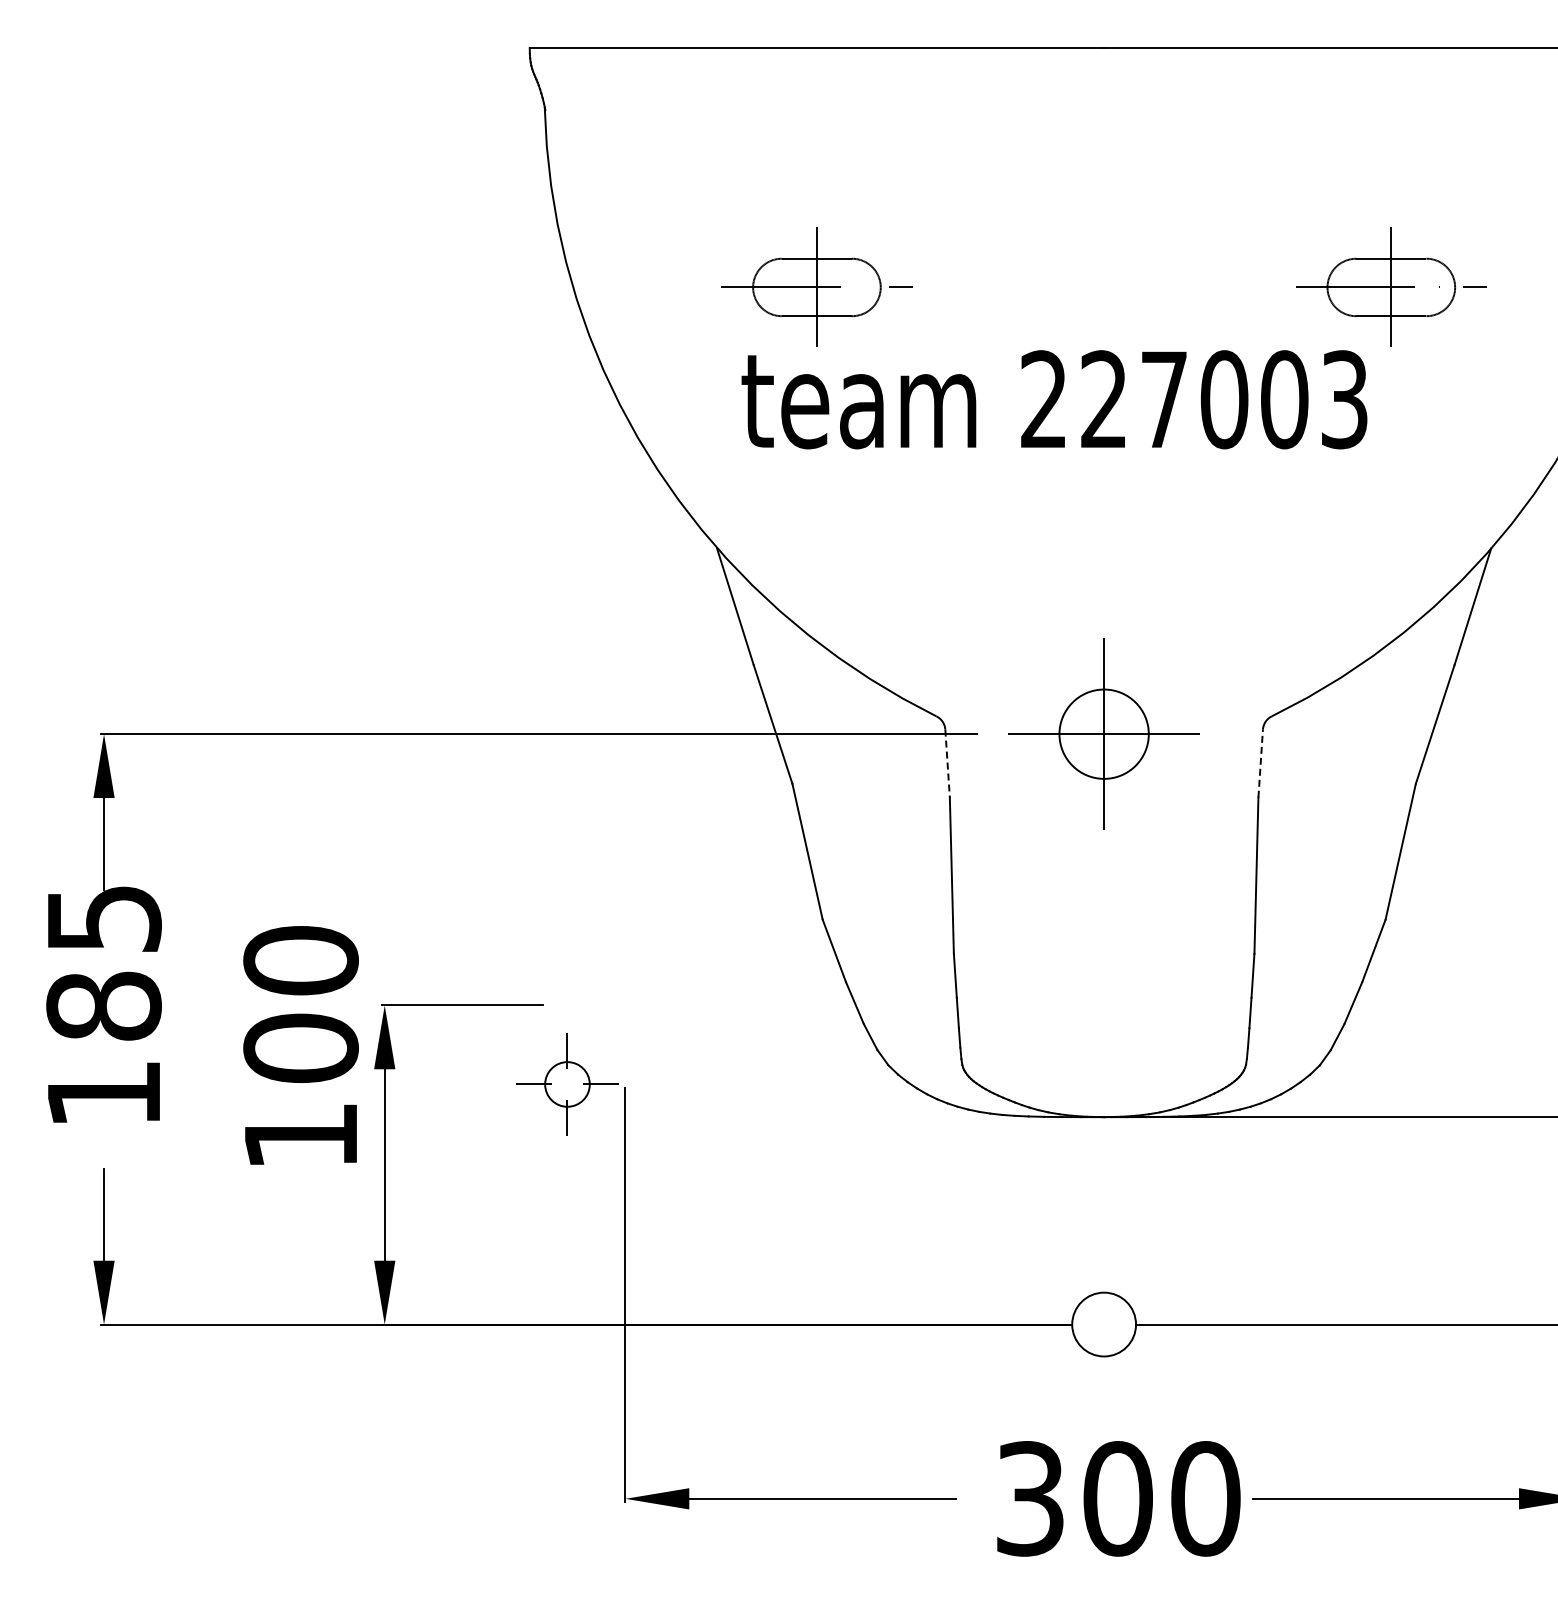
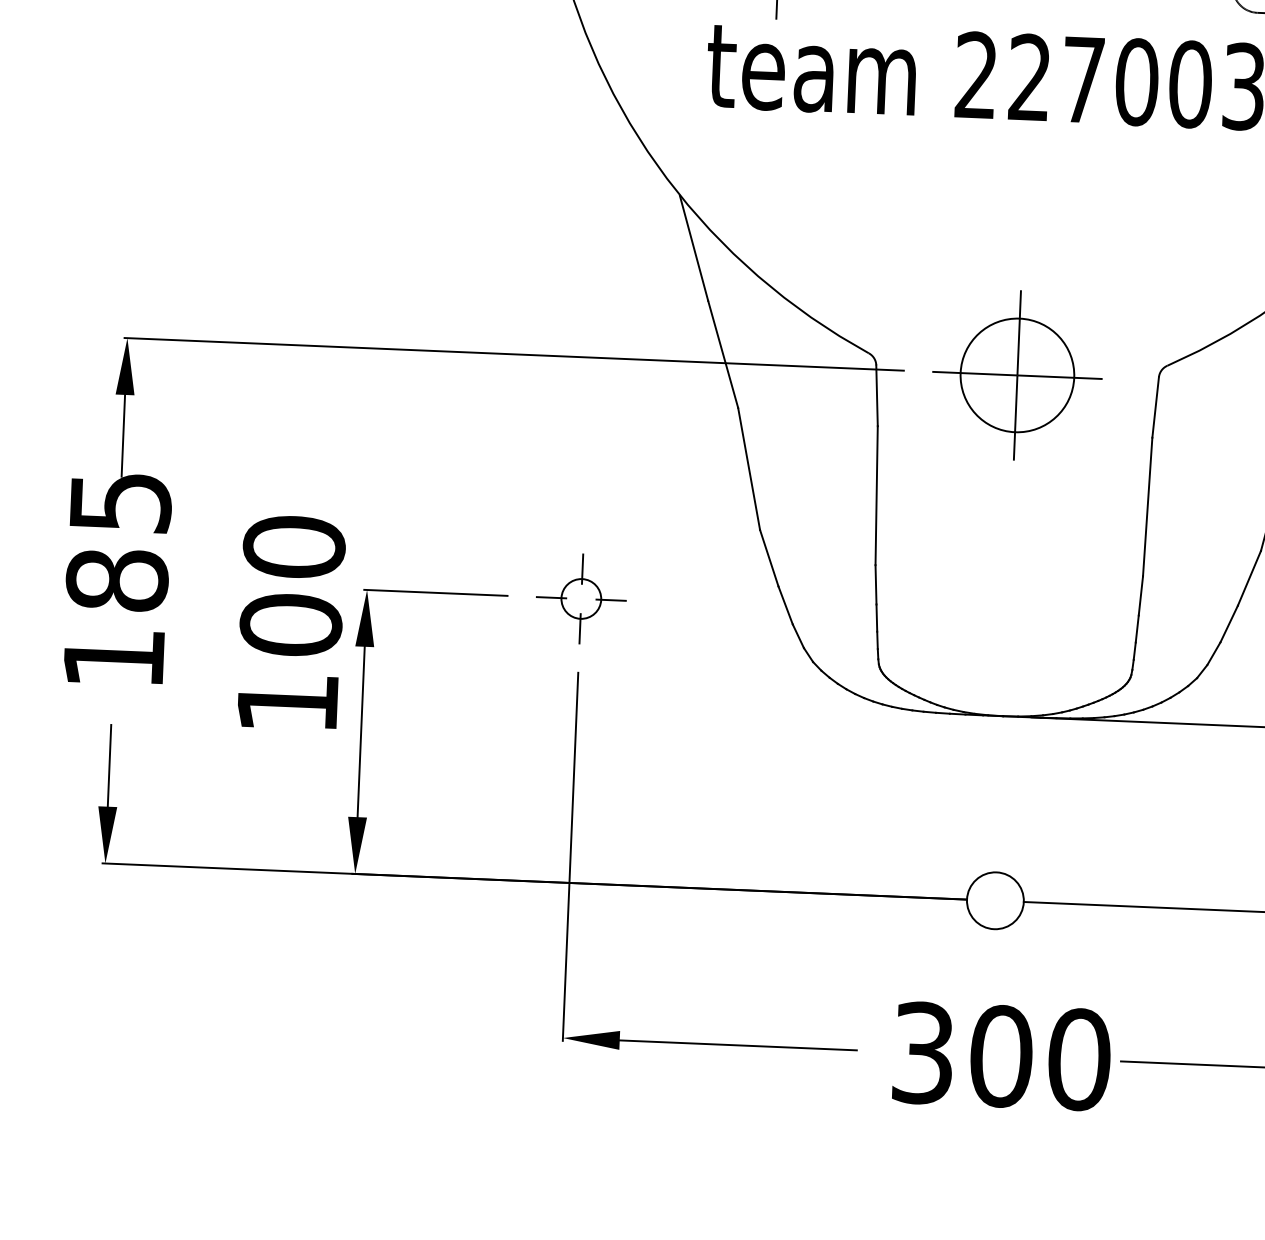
circle: (1103, 734) -> (1016, 375), size x1.43
line: (1260, 763) -> (1155, 407), dashed -> solid
line: (947, 764) -> (876, 396), dashed -> solid
part: (567, 1084) -> (581, 599), moved

